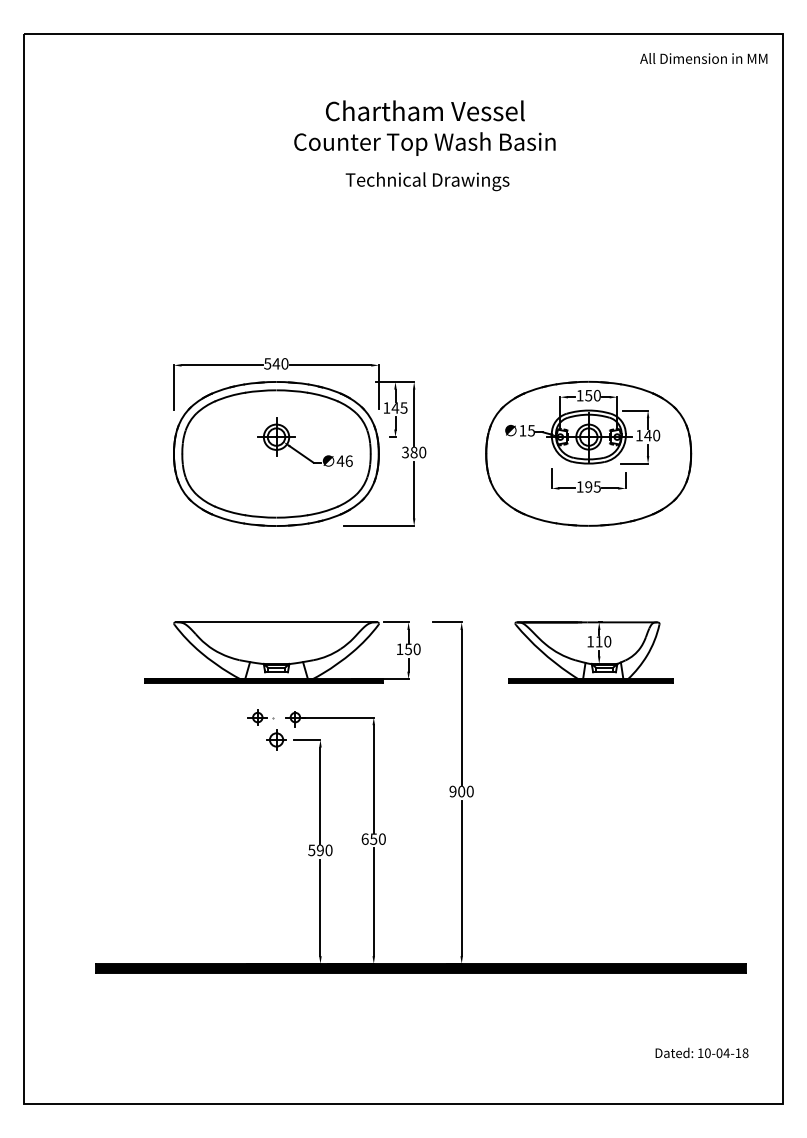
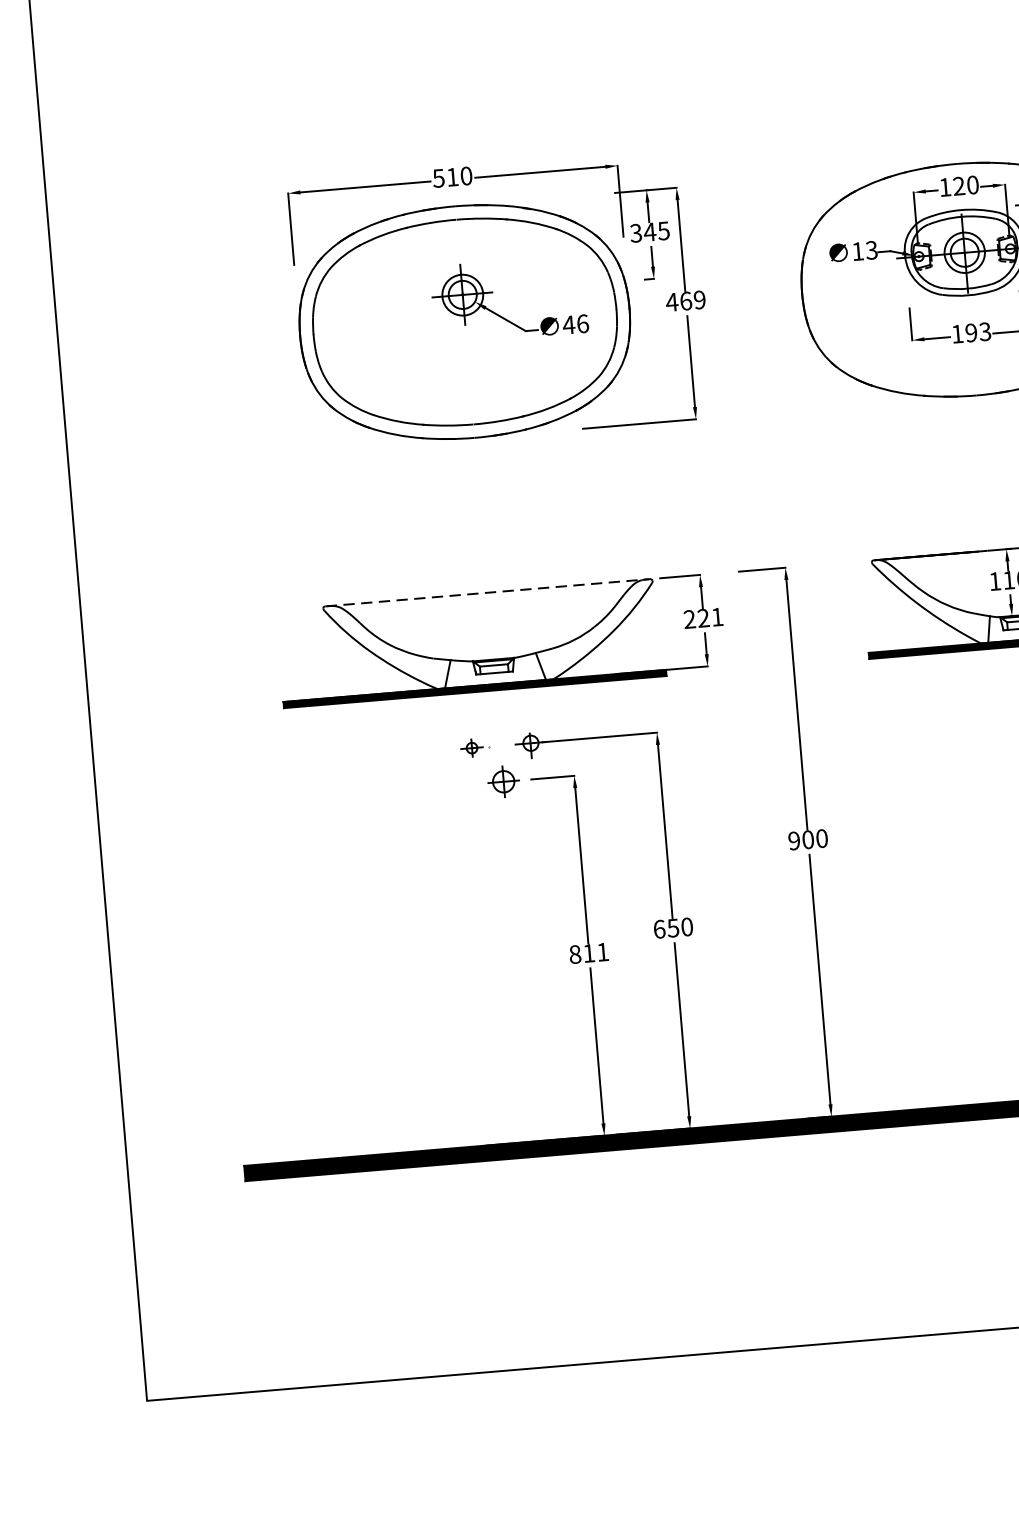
text: (276, 363) -> (452, 176), 540 -> 510
text: (588, 395) -> (958, 185), 150 -> 120
text: (386, 407) -> (635, 232), 145 -> 345
text: (531, 430) -> (871, 249), 15 -> 13
text: (413, 452) -> (685, 301), 380 -> 469
text: (597, 486) -> (985, 331), 195 -> 193
line: (276, 622) -> (487, 592), solid -> dashed
text: (408, 649) -> (703, 618), 150 -> 221
part: (260, 717) -> (474, 747), size x0.7
text: (320, 850) -> (589, 953), 590 -> 811

